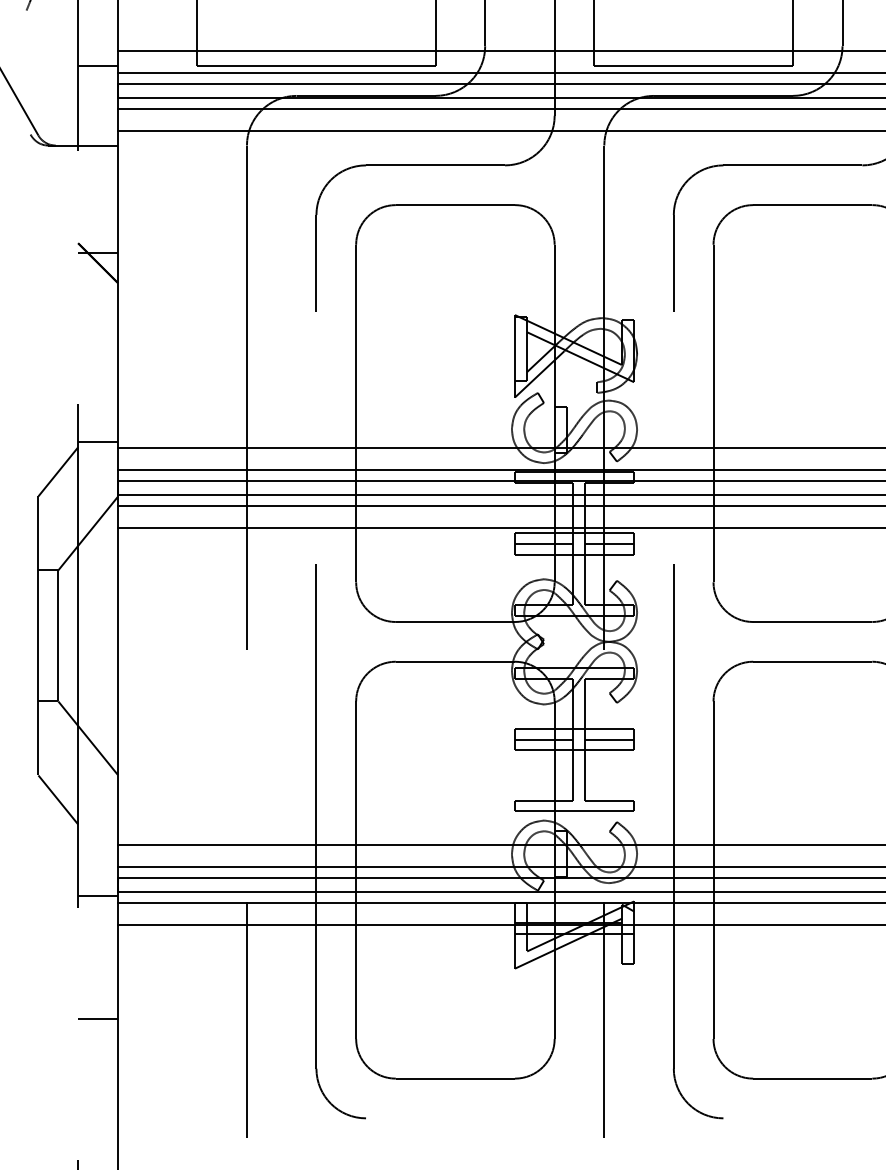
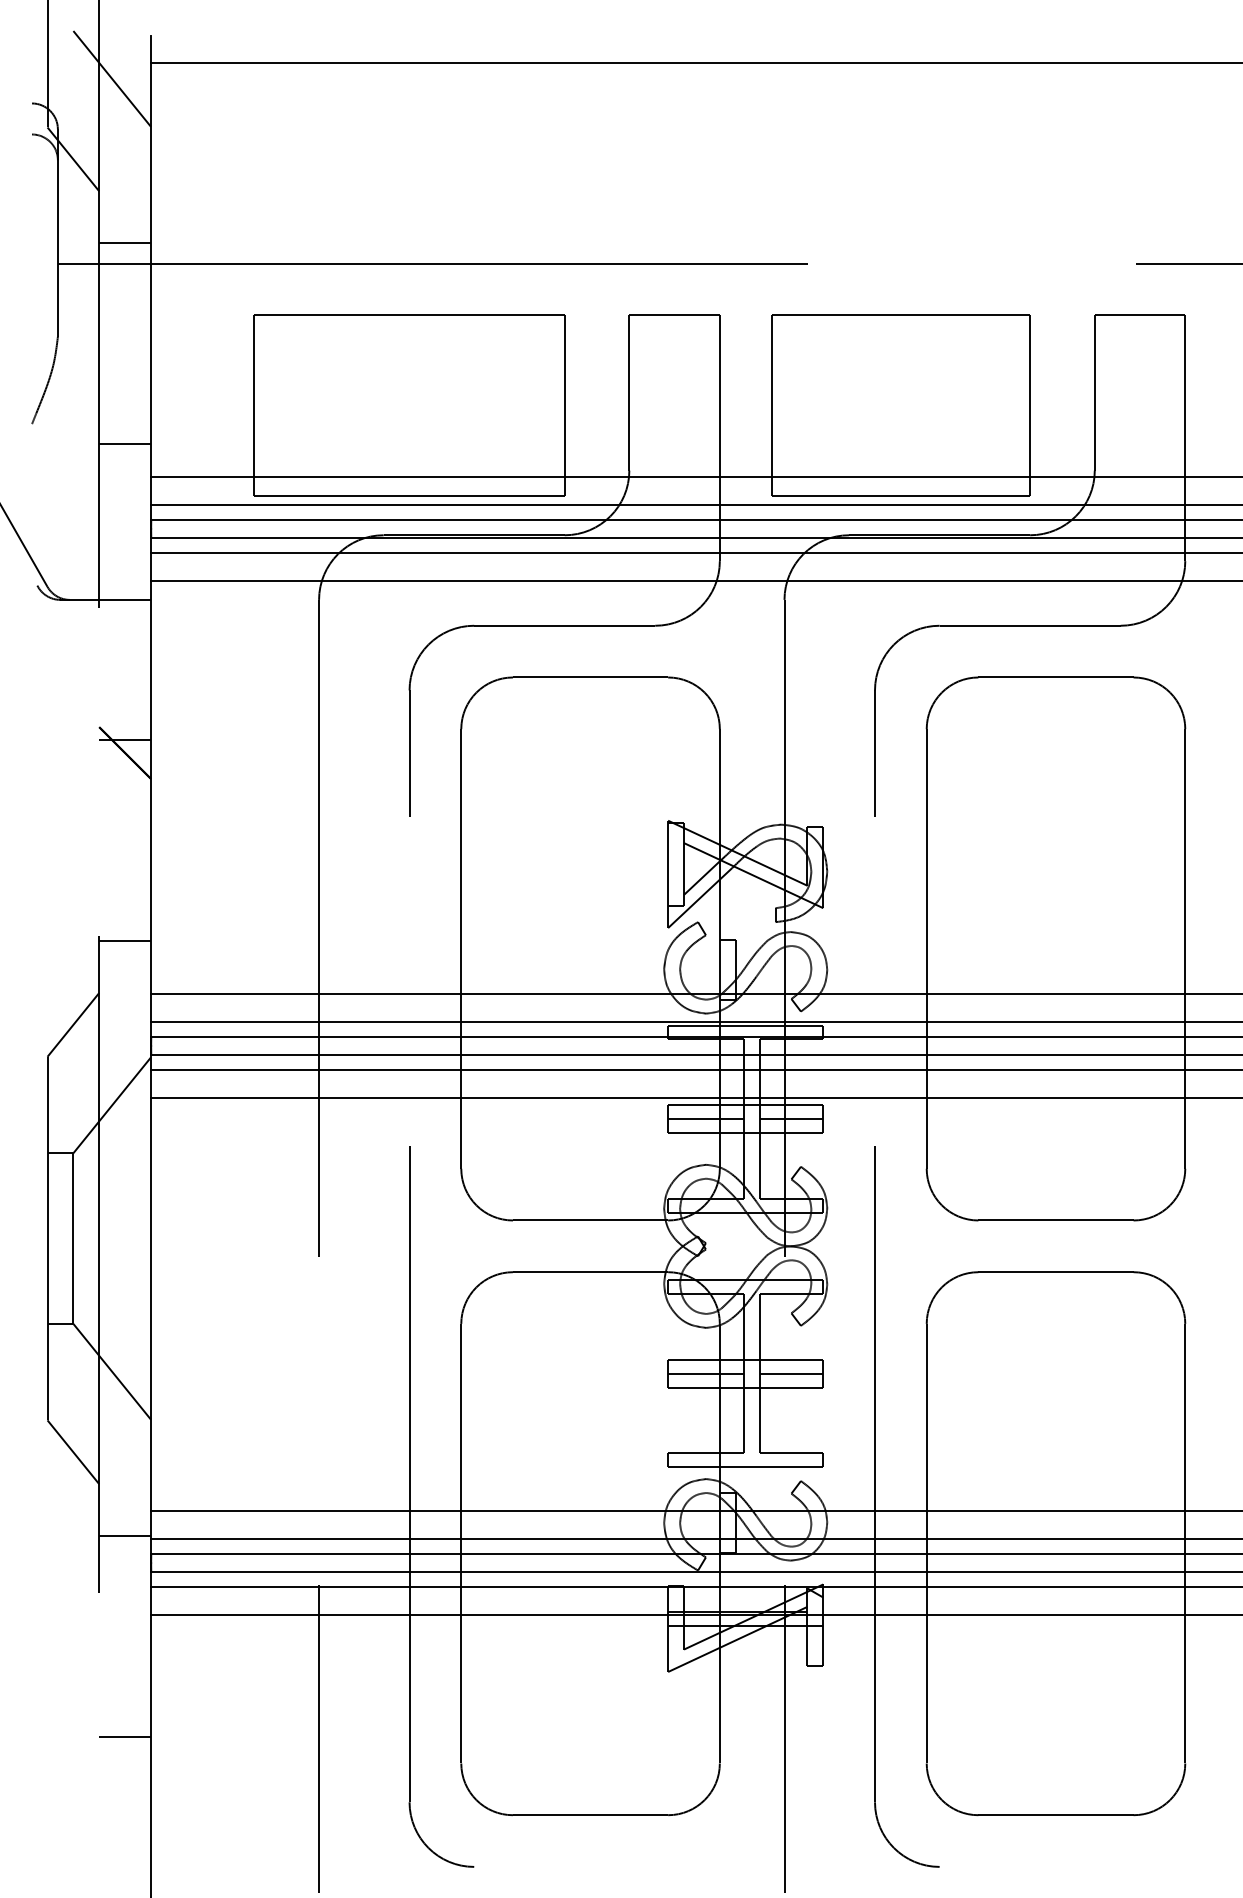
line: (97, 66) -> (124, 444), moved
line: (97, 442) -> (124, 941), moved
line: (97, 896) -> (124, 1535), moved

